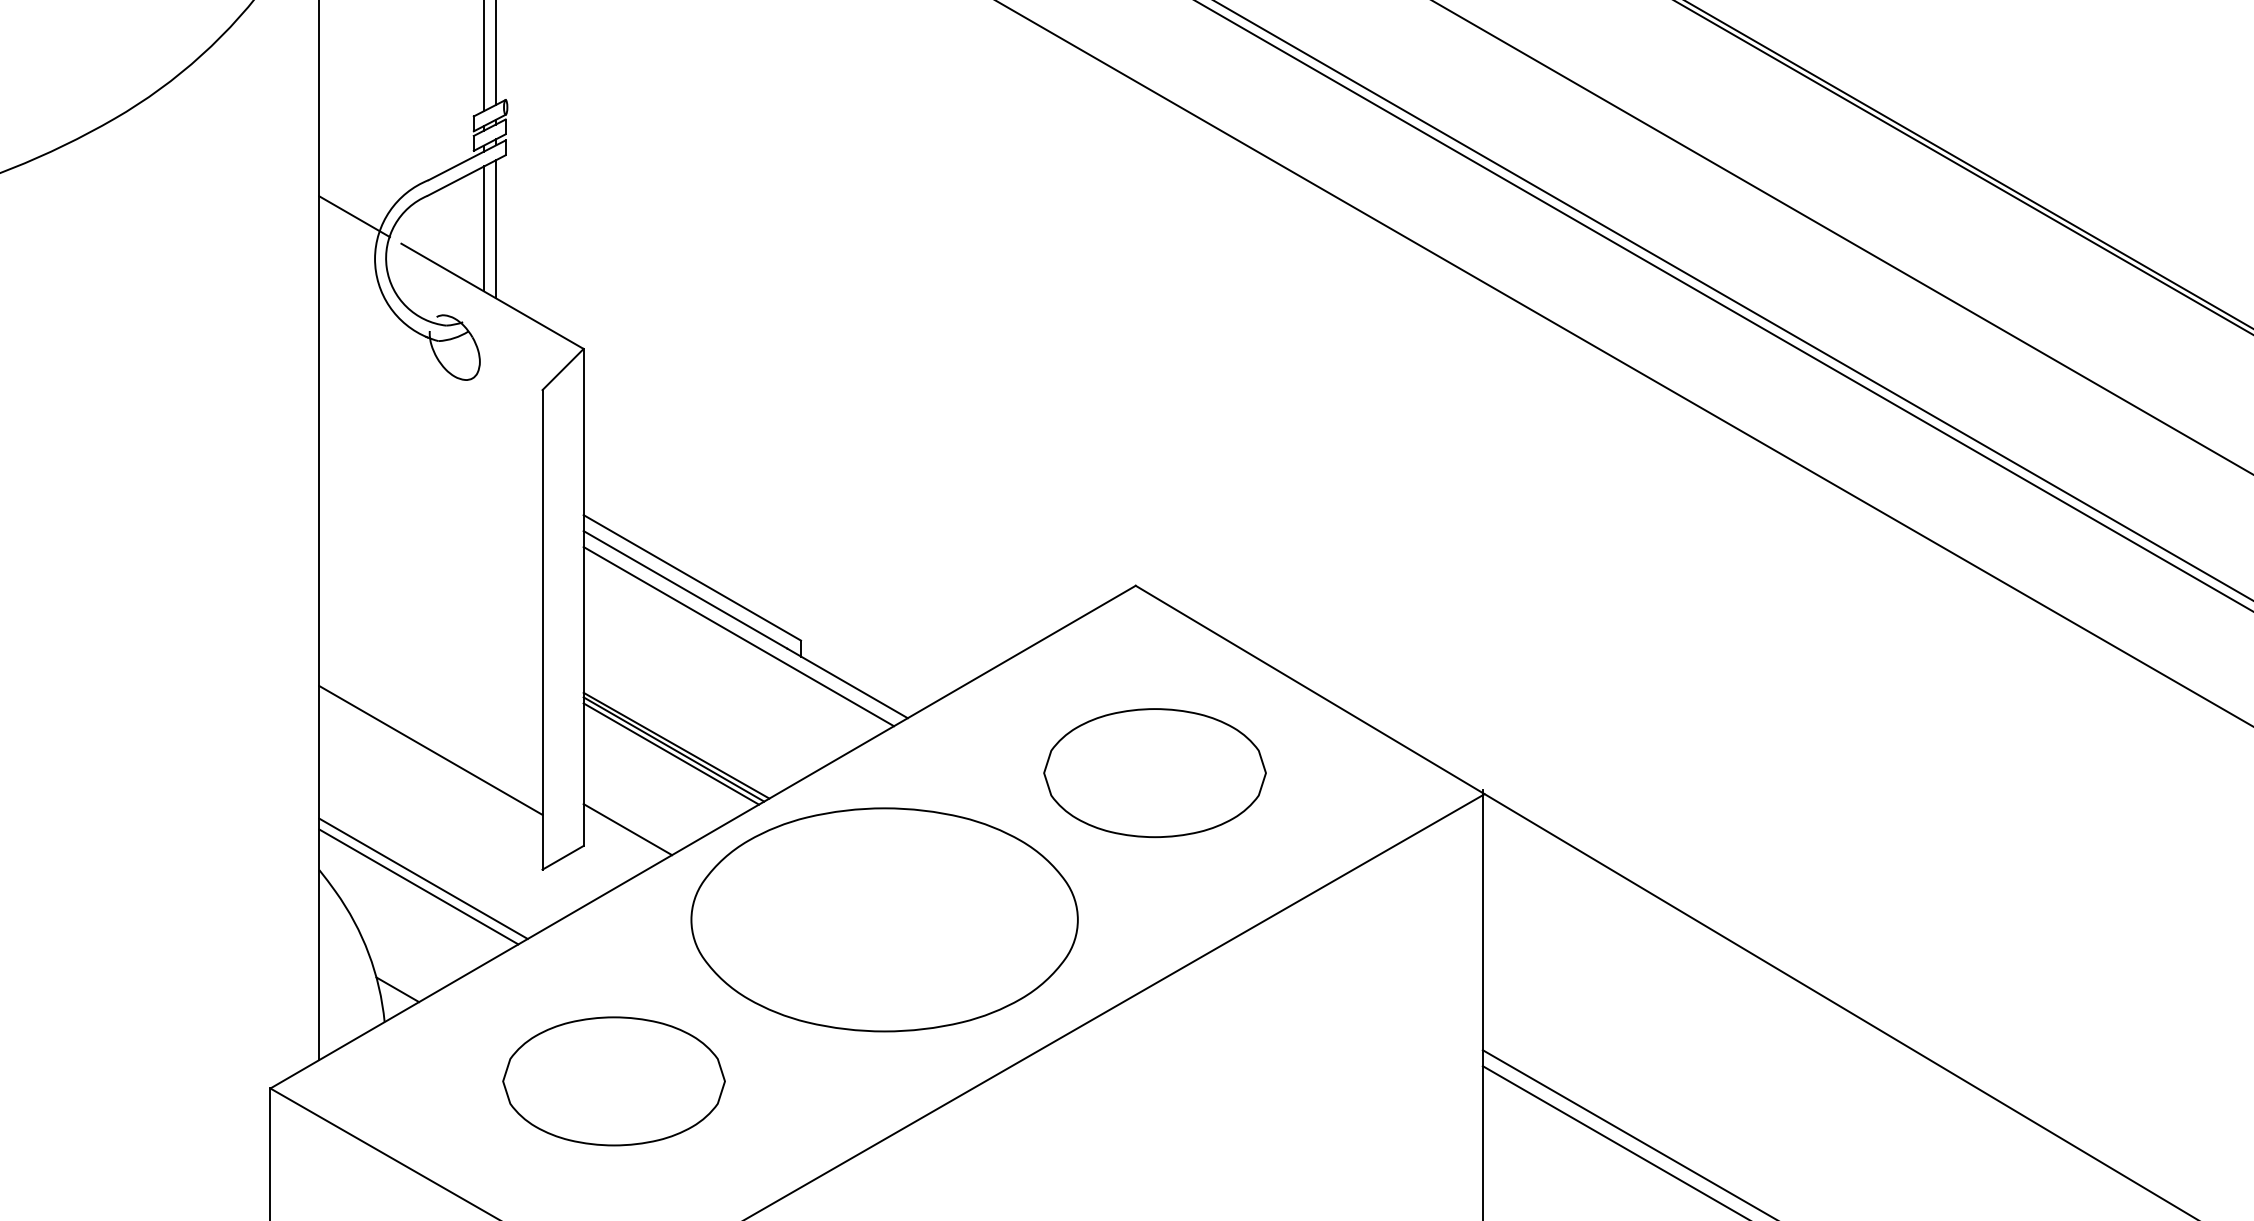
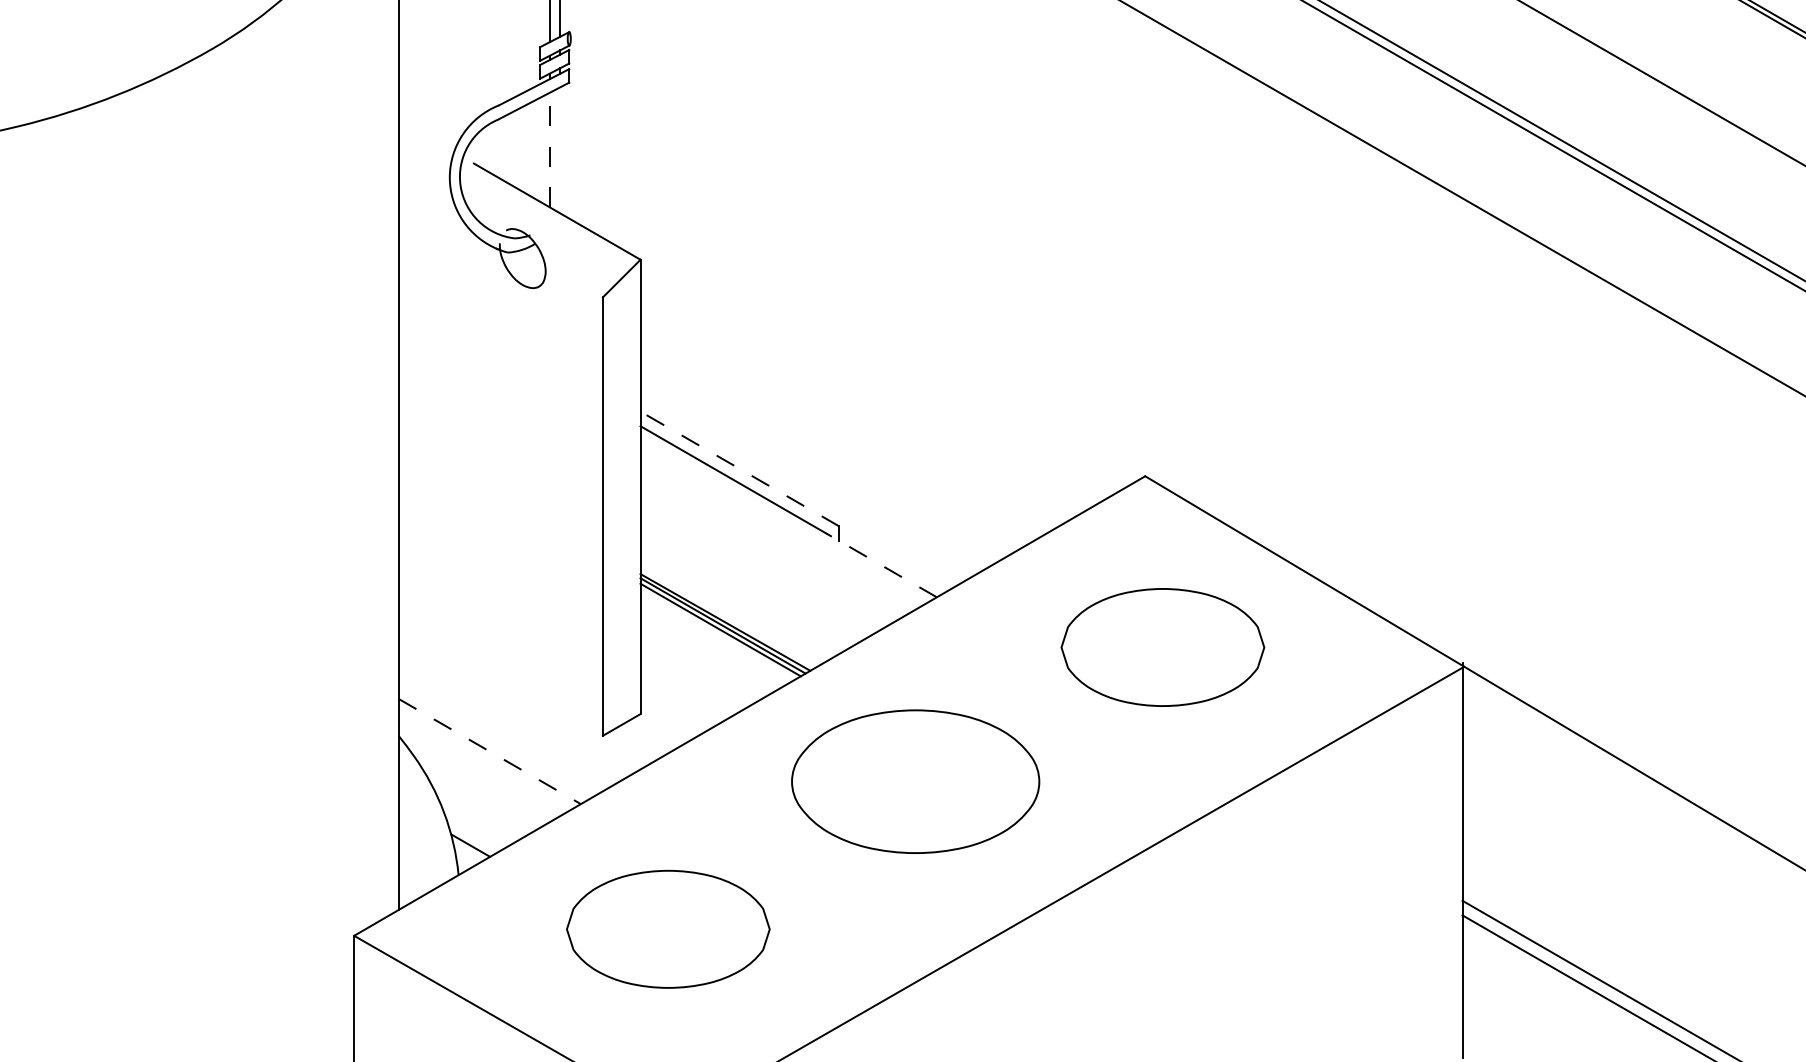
line: (354, 216) -> (431, 138), removed
line: (484, 228) -> (549, 149), solid -> dashed
line: (495, 229) -> (559, 150), removed
line: (691, 577) -> (739, 468), solid -> dashed
line: (738, 636) -> (782, 522), removed
line: (847, 683) -> (881, 565), solid -> dashed
line: (430, 750) -> (500, 626), removed
line: (627, 829) -> (680, 699), removed
line: (423, 878) -> (494, 743), removed
line: (418, 886) -> (489, 751), solid -> dashed
part: (884, 919) -> (915, 781), size x0.7

